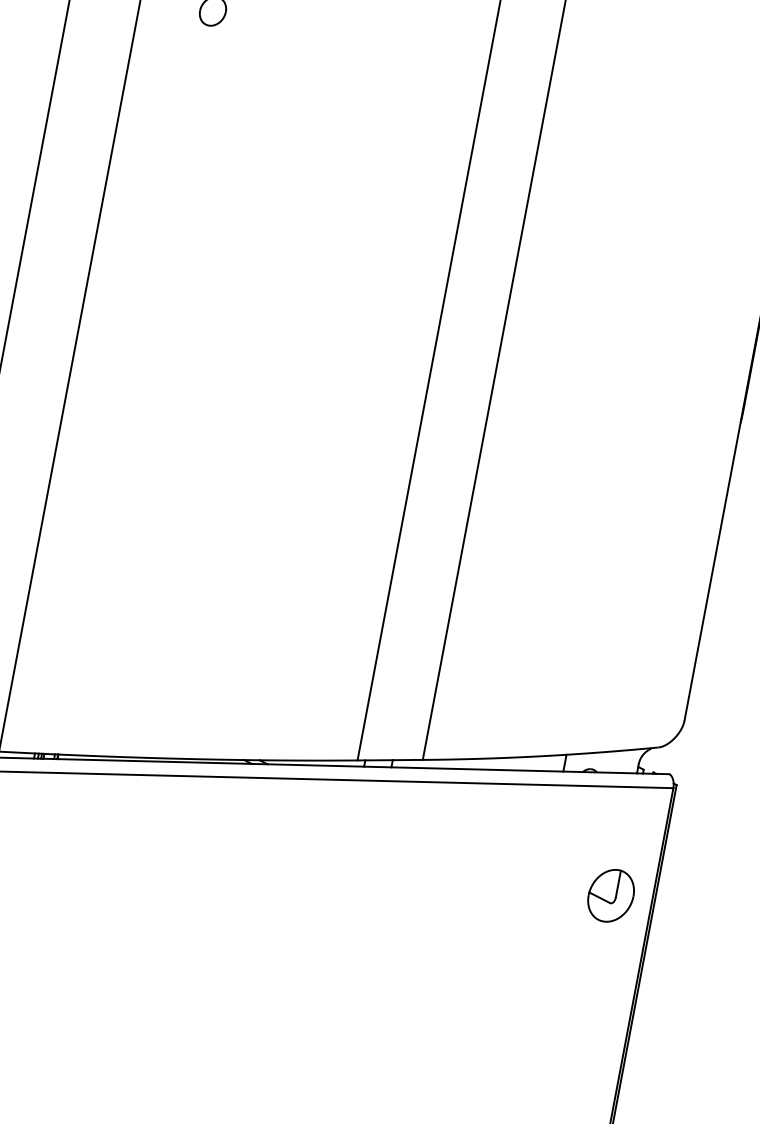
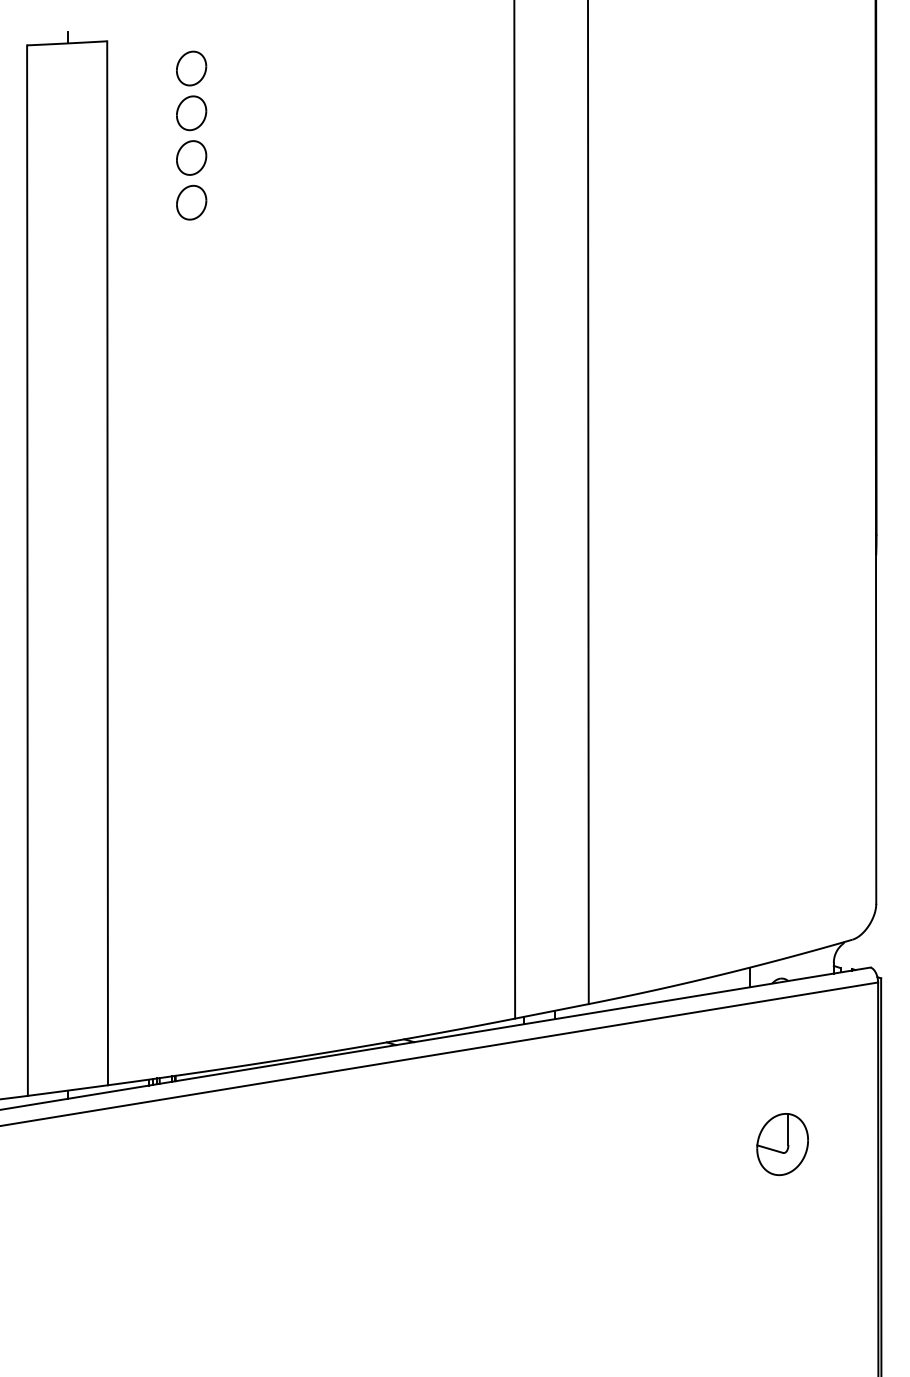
part: (610, 895) -> (782, 1144), moved

